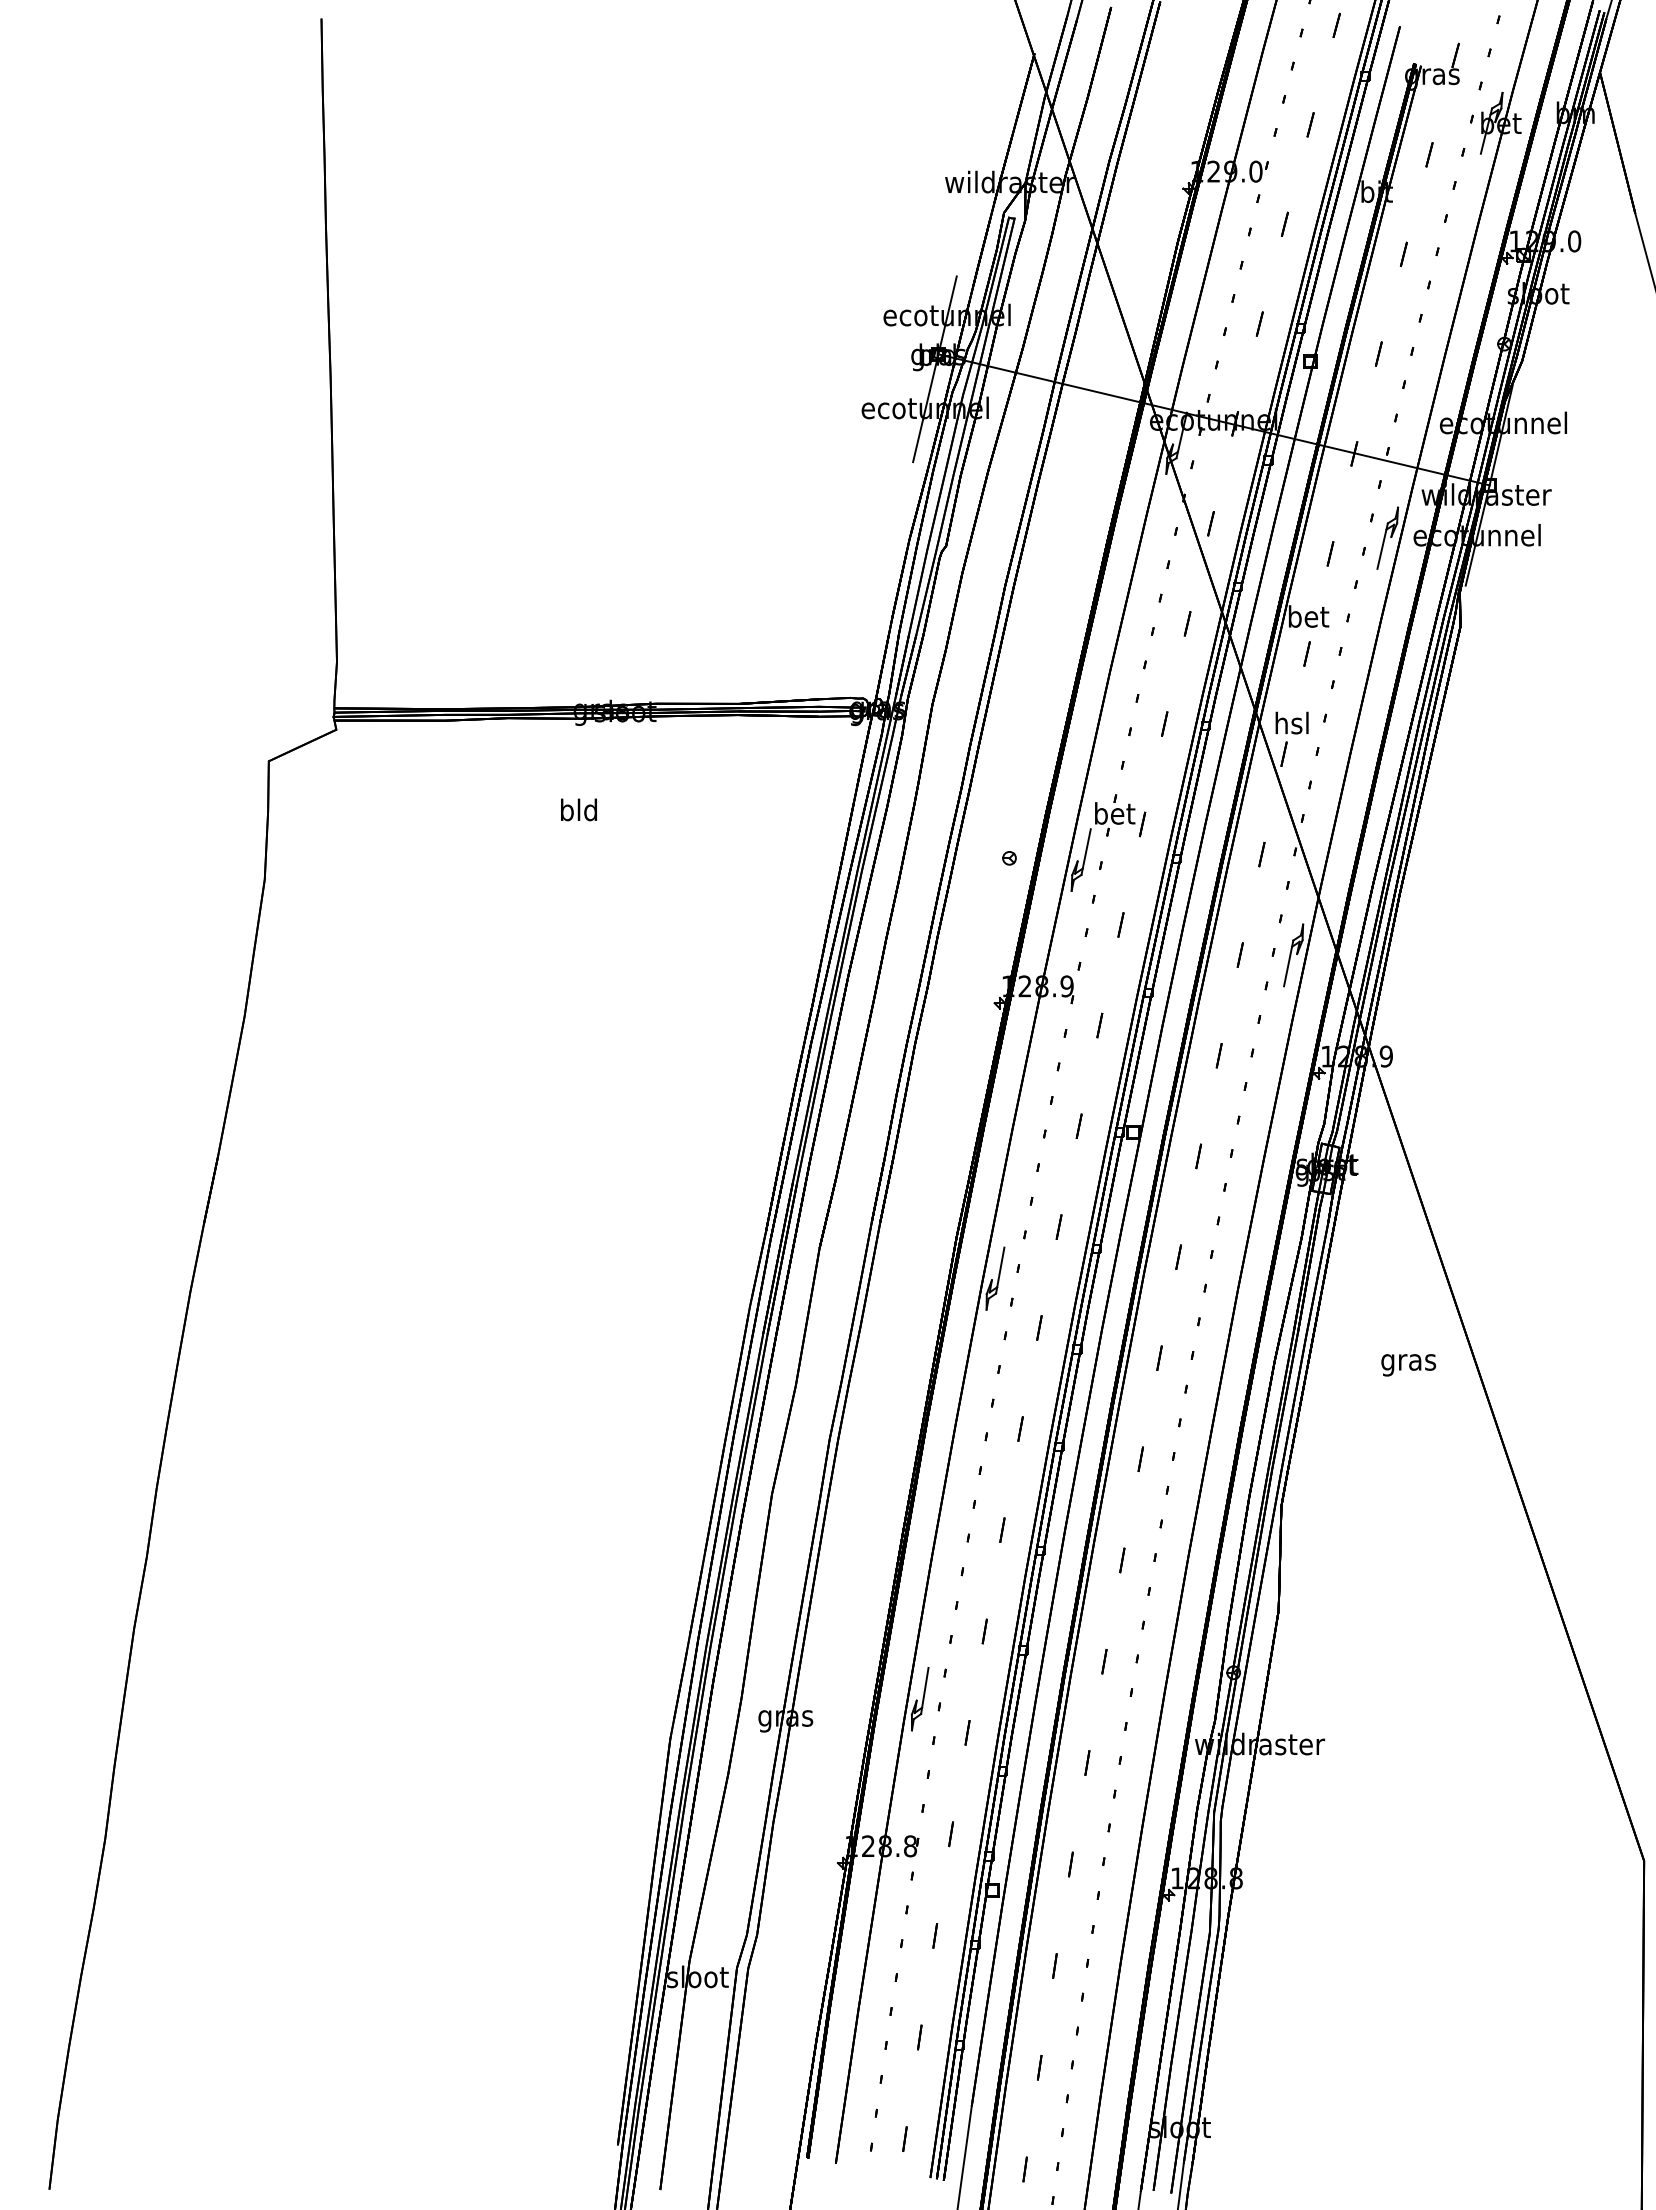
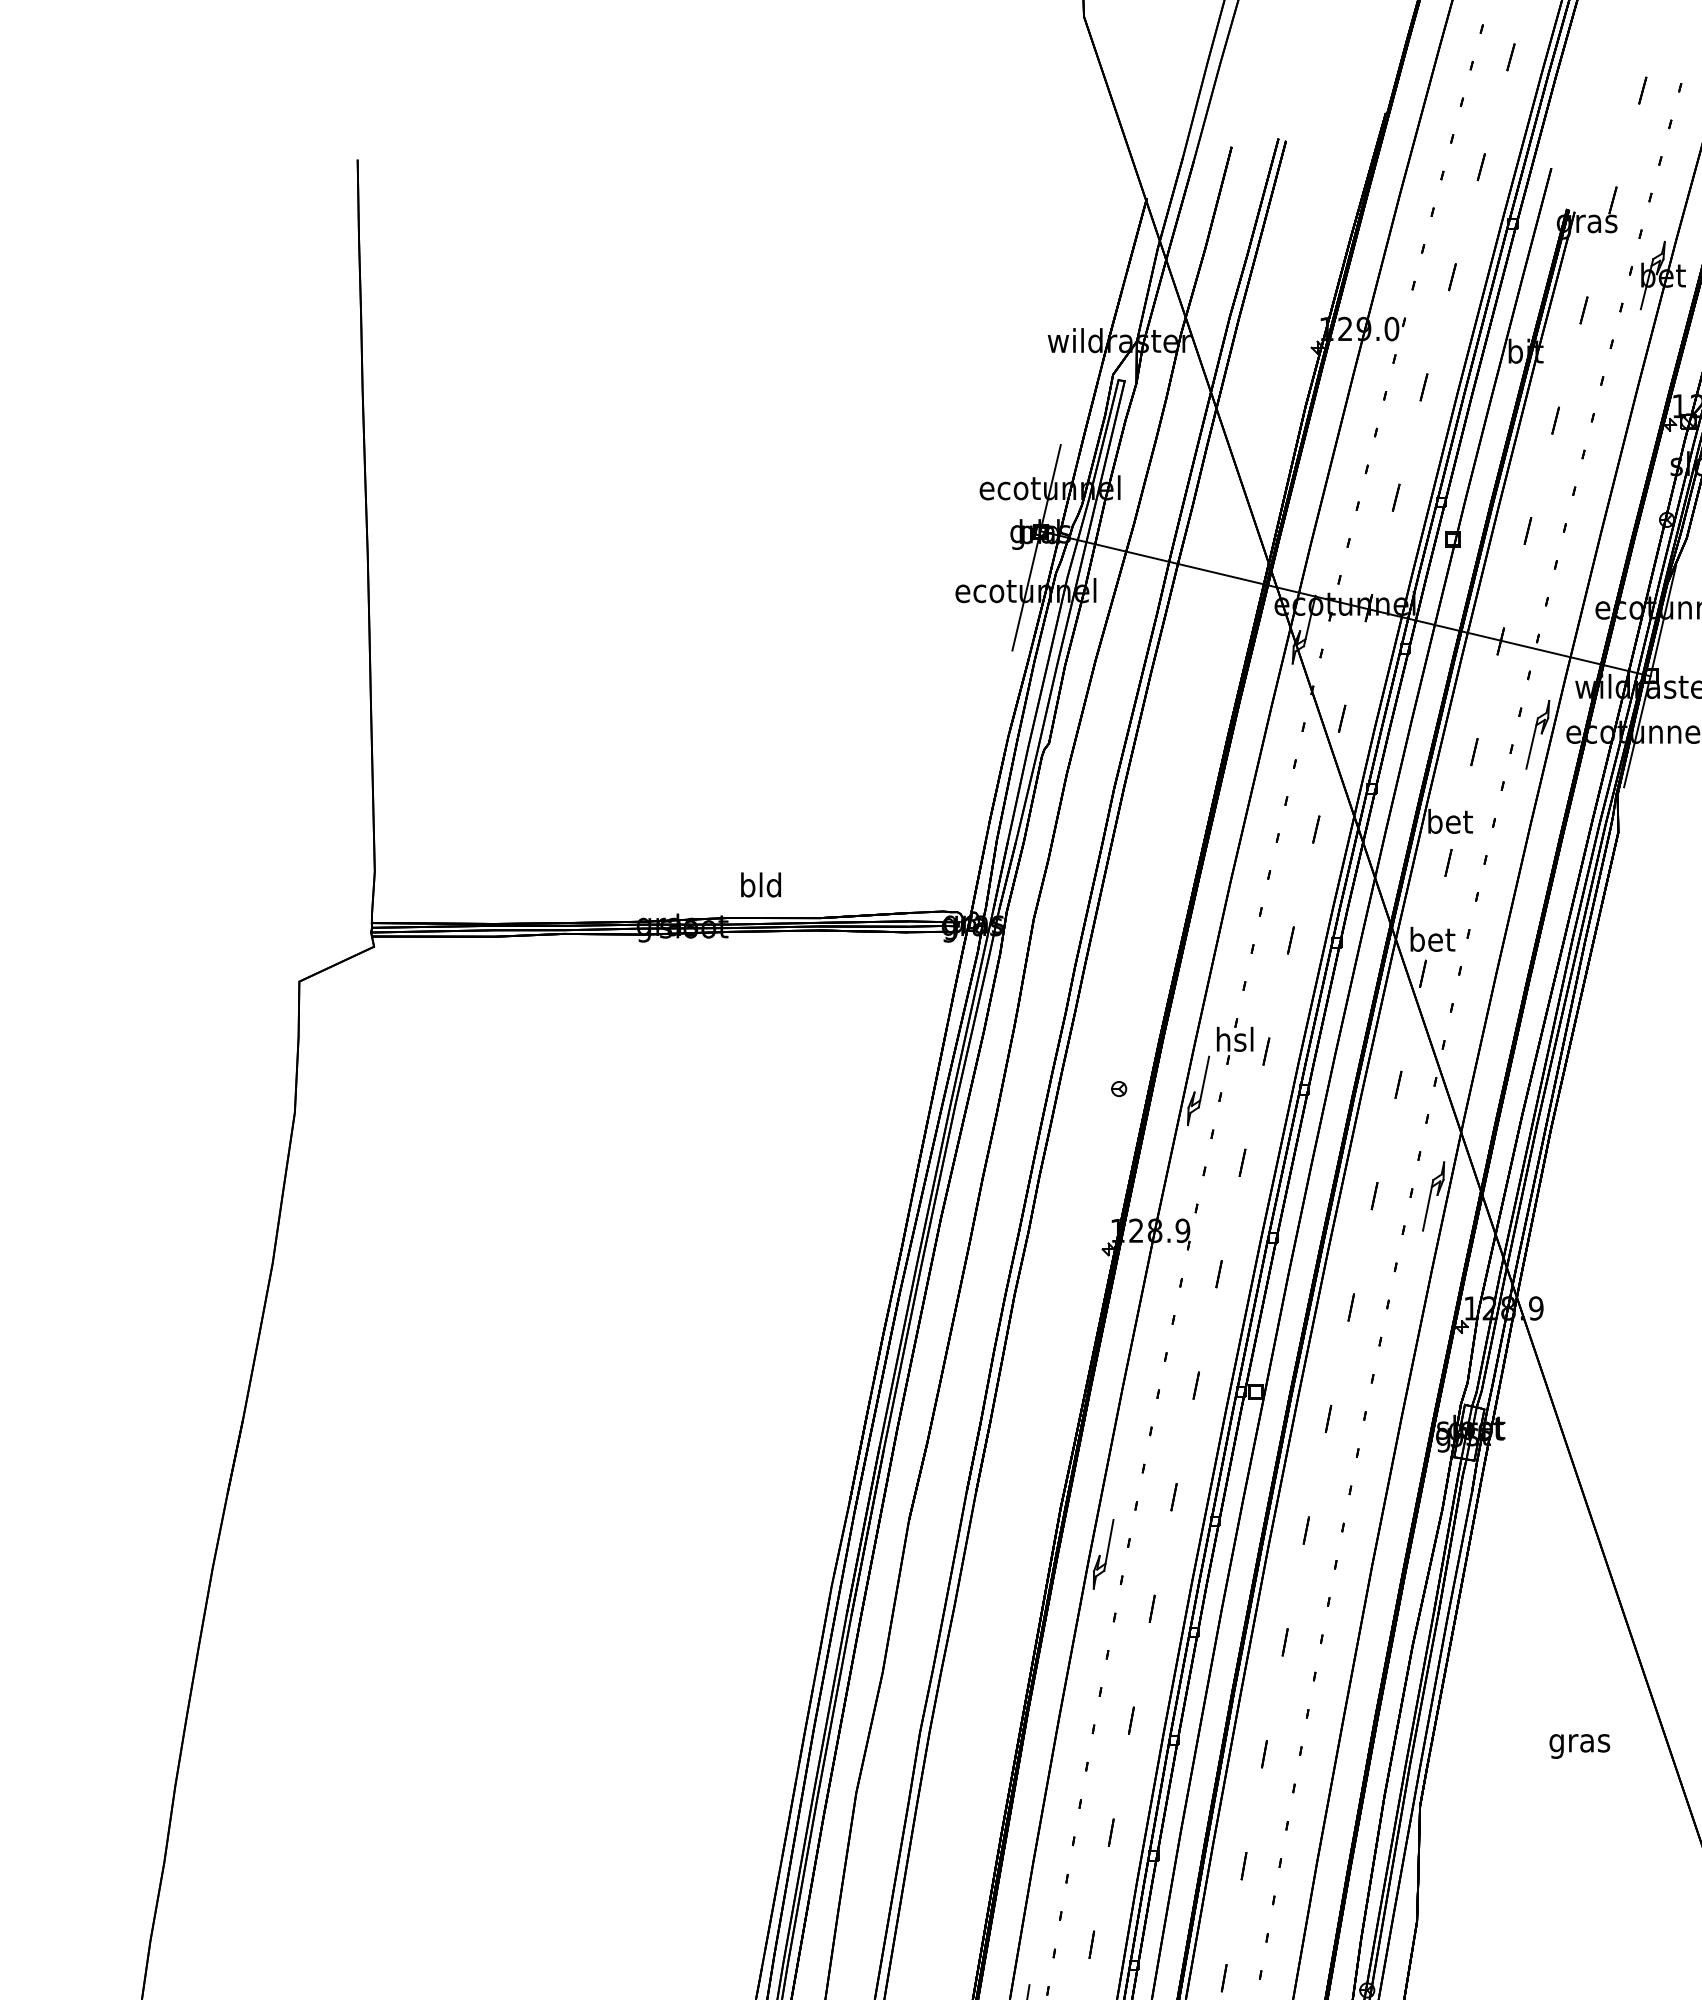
text: (1292, 722) -> (1432, 938), hsl -> bet
text: (578, 809) -> (760, 884), moved
text: (1115, 813) -> (1236, 1039), bet -> hsl
text: (1408, 1365) -> (1579, 1746), moved

